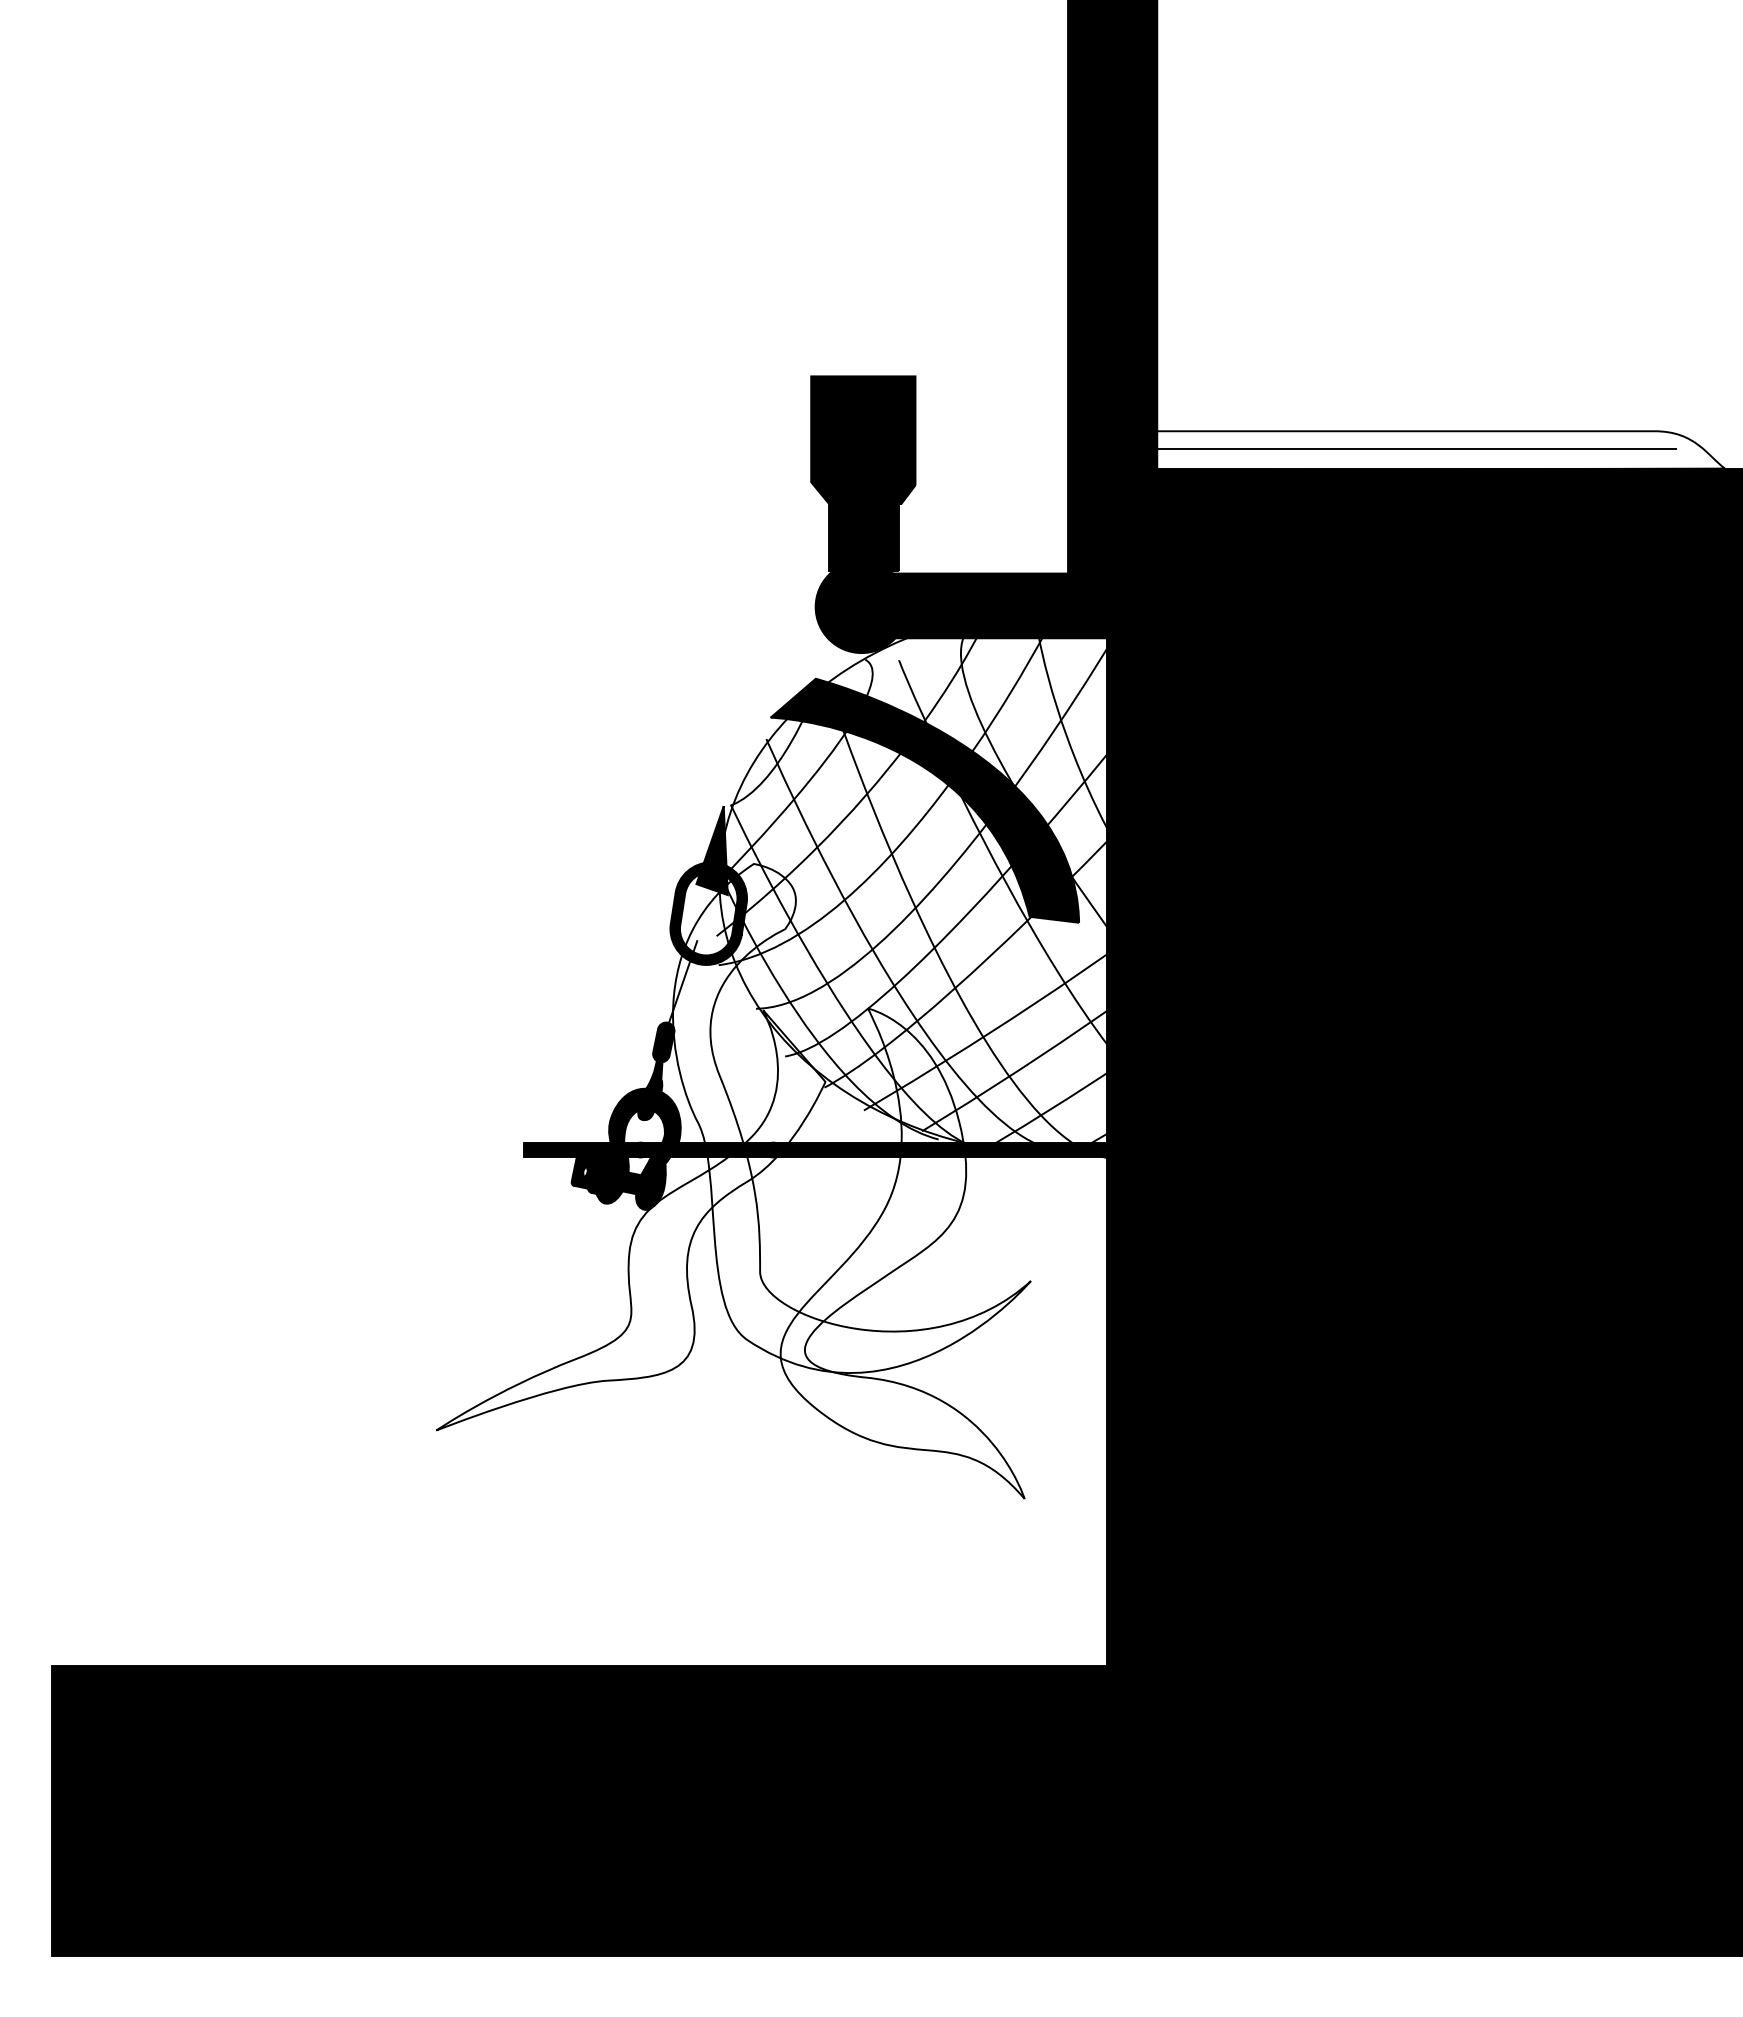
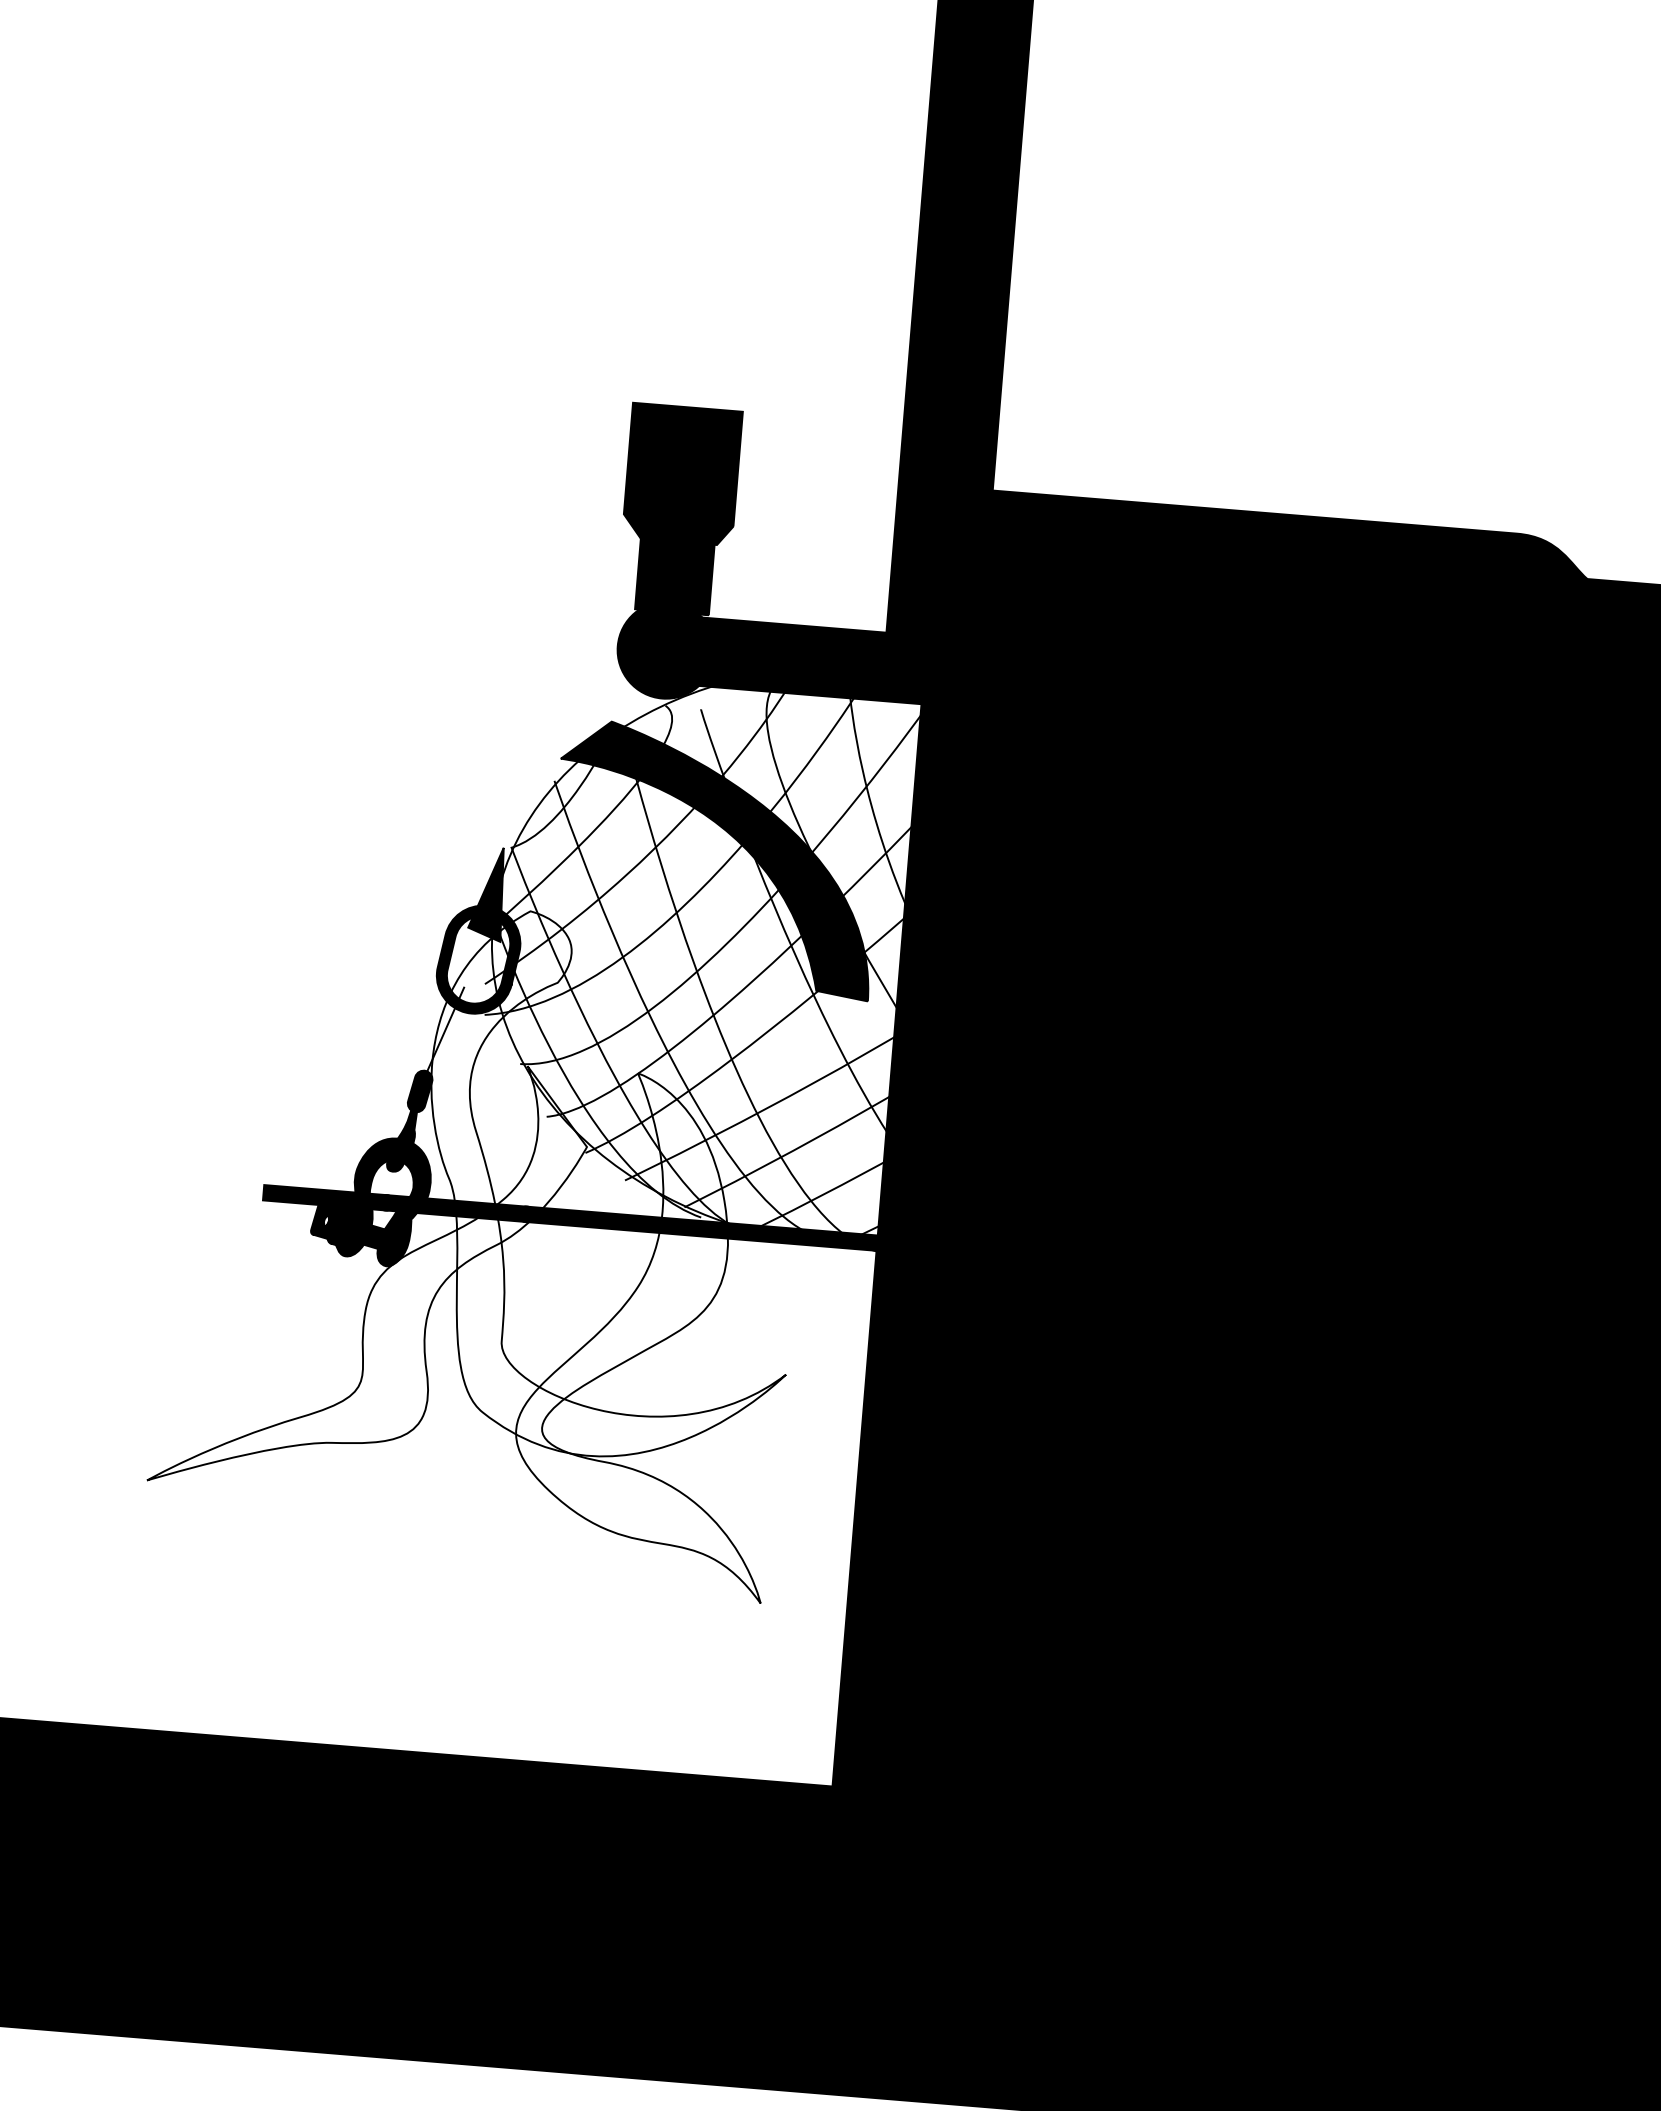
fill: (1418, 450) -> (1266, 533), added

